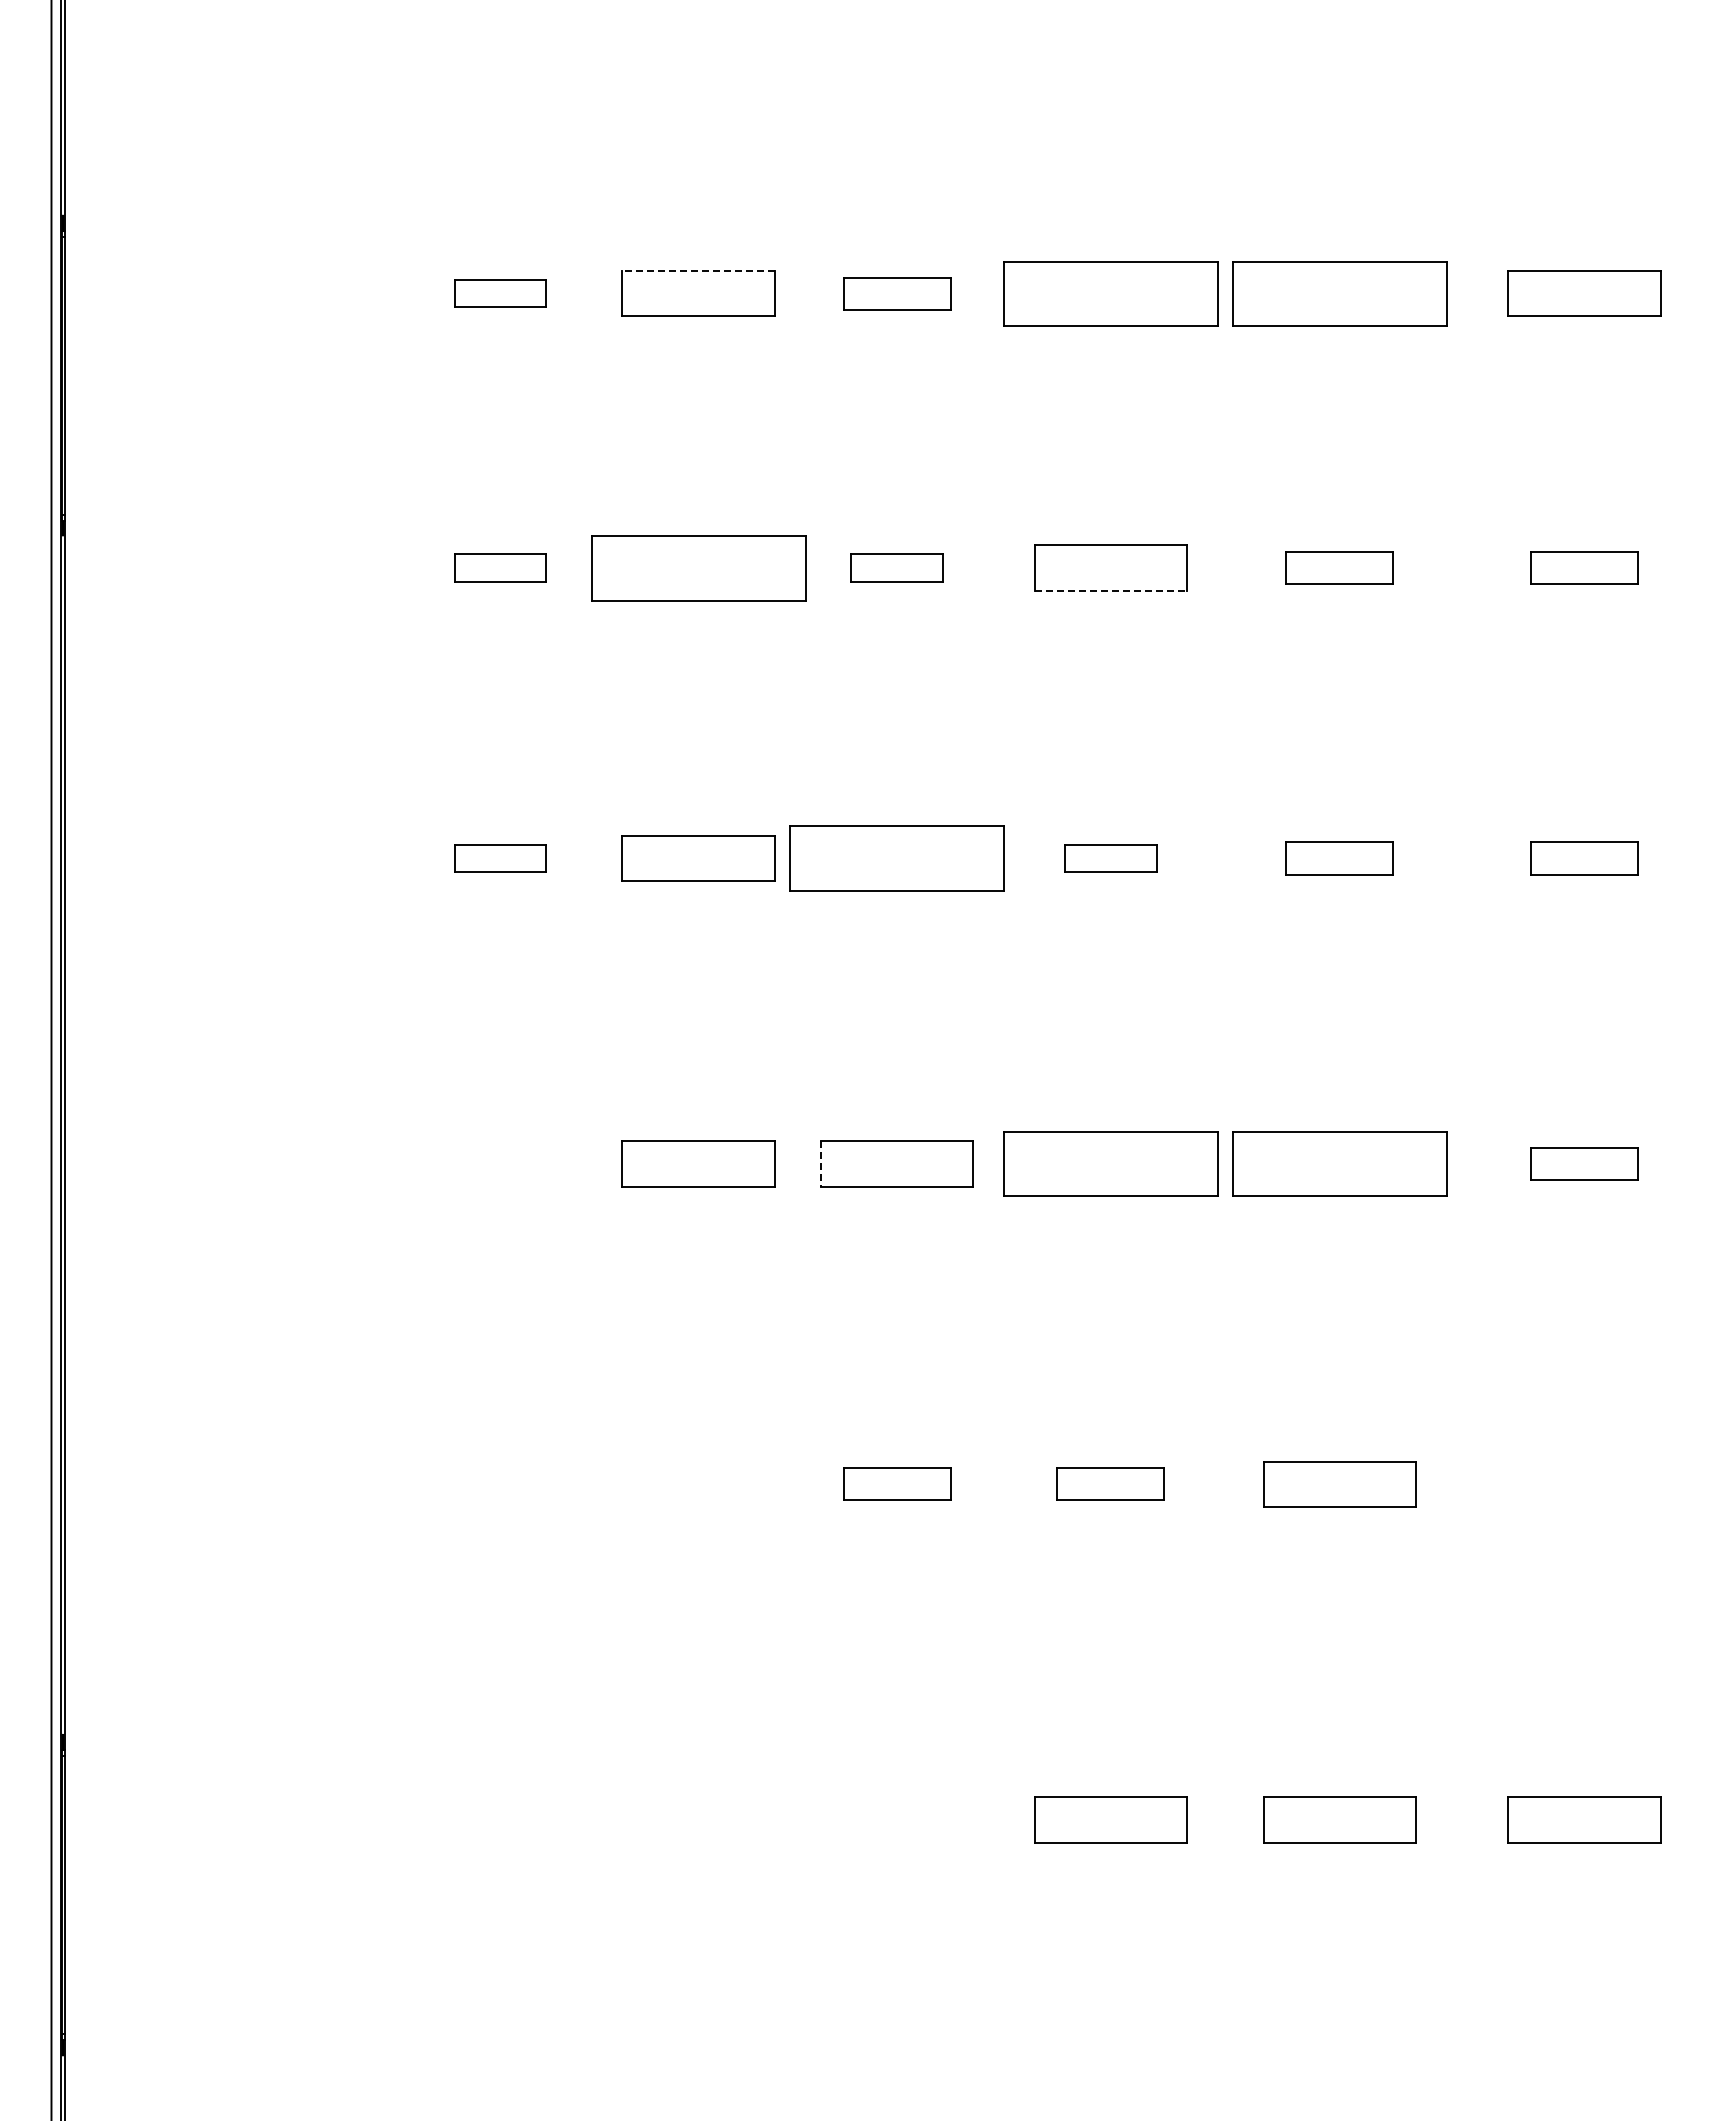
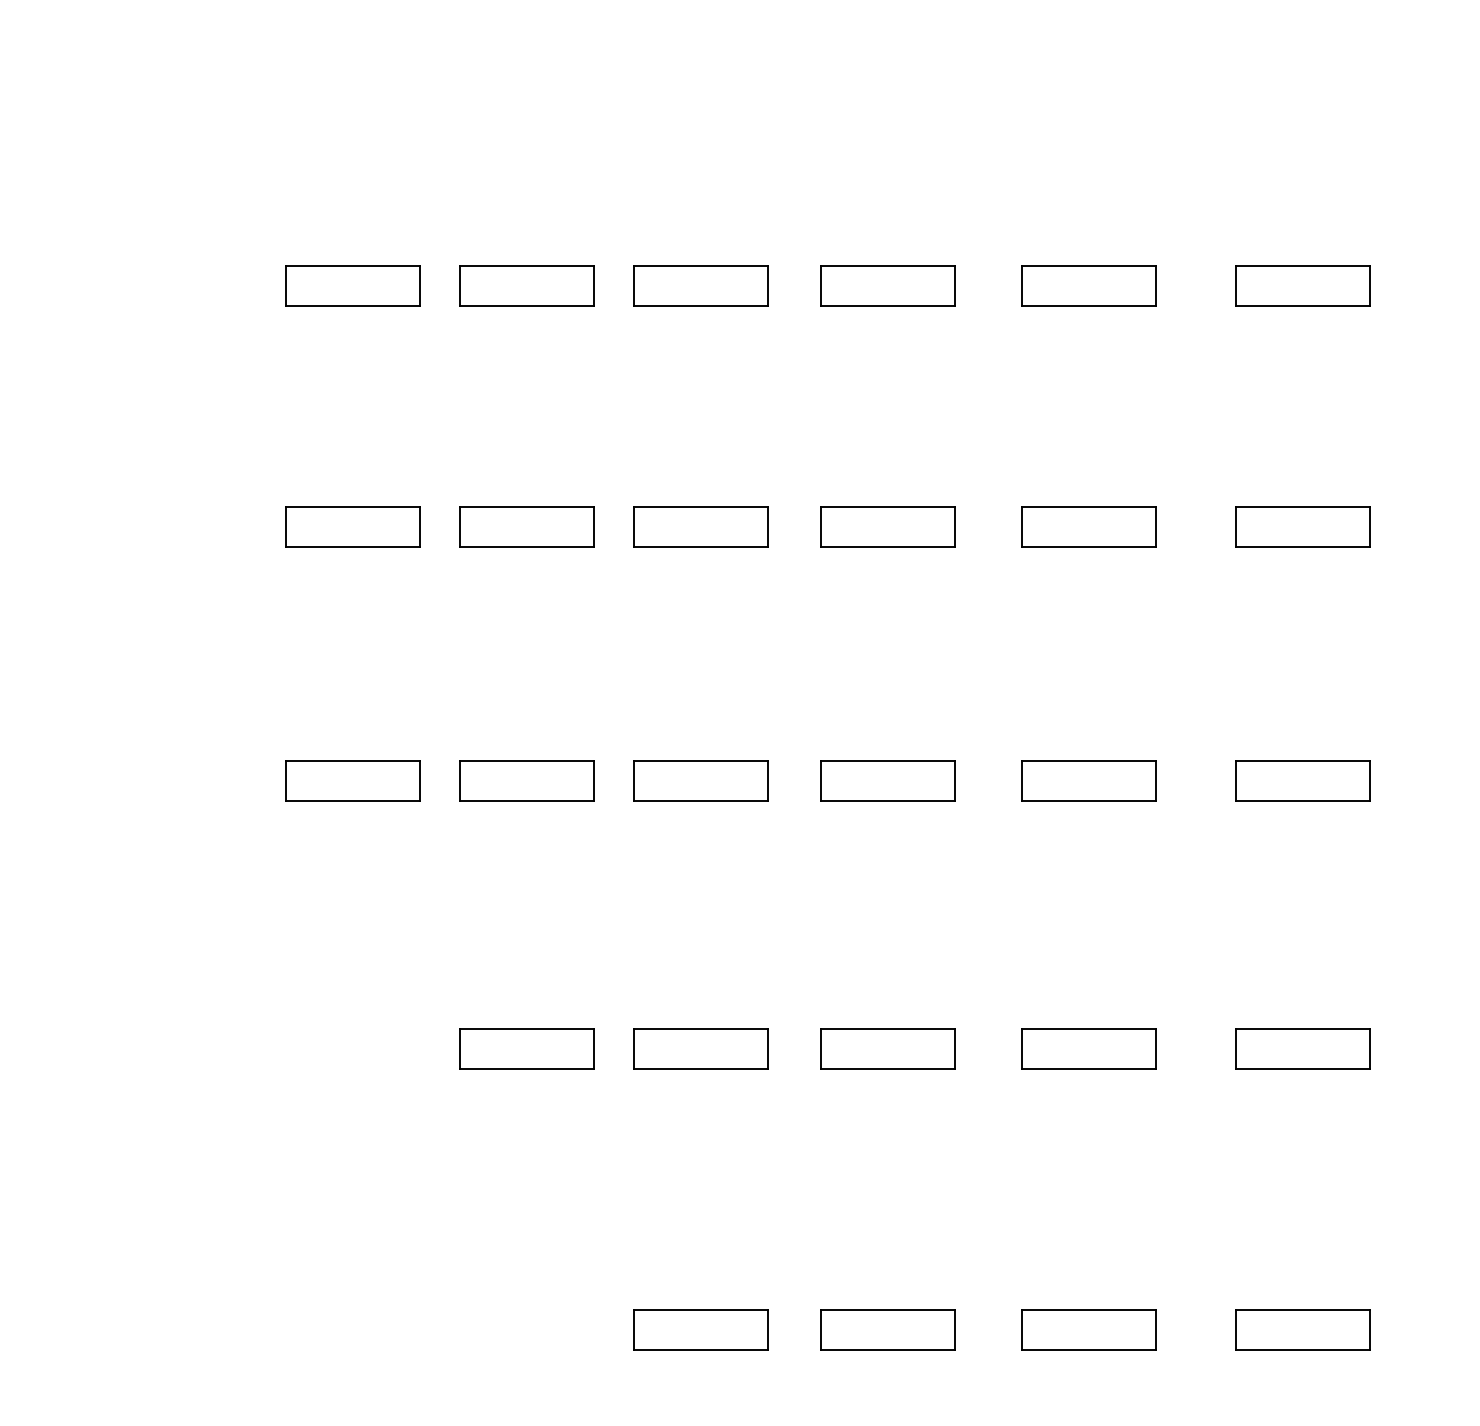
line: (698, 270) -> (526, 265), dashed -> solid
part: (500, 293) -> (353, 285), size x1.67
part: (896, 293) -> (700, 285), size x1.43
part: (1110, 293) -> (887, 285), size x0.71
part: (1339, 293) -> (1088, 285), size x0.71
part: (500, 567) -> (353, 526), size x1.67
part: (698, 567) -> (526, 526), size x0.71
part: (896, 567) -> (700, 526), size x1.67
part: (1339, 567) -> (1088, 526), size x1.43
part: (1584, 567) -> (1303, 526), size x1.43
line: (1111, 591) -> (888, 547), dashed -> solid
part: (500, 858) -> (353, 781), size x1.67
part: (896, 858) -> (700, 781), size x0.71
part: (1110, 858) -> (887, 781), size x1.67
part: (1339, 858) -> (1088, 781), size x1.43
part: (1584, 858) -> (1303, 781), size x1.43
line: (820, 1163) -> (633, 1048), dashed -> solid
part: (1110, 1163) -> (887, 1048), size x0.71
part: (1339, 1163) -> (1088, 1048), size x0.71
part: (1584, 1163) -> (1303, 1048), size x1.43
part: (896, 1484) -> (700, 1329), size x1.43
part: (1110, 1484) -> (887, 1329), size x1.43
part: (1584, 1484) -> (1303, 1329), added

